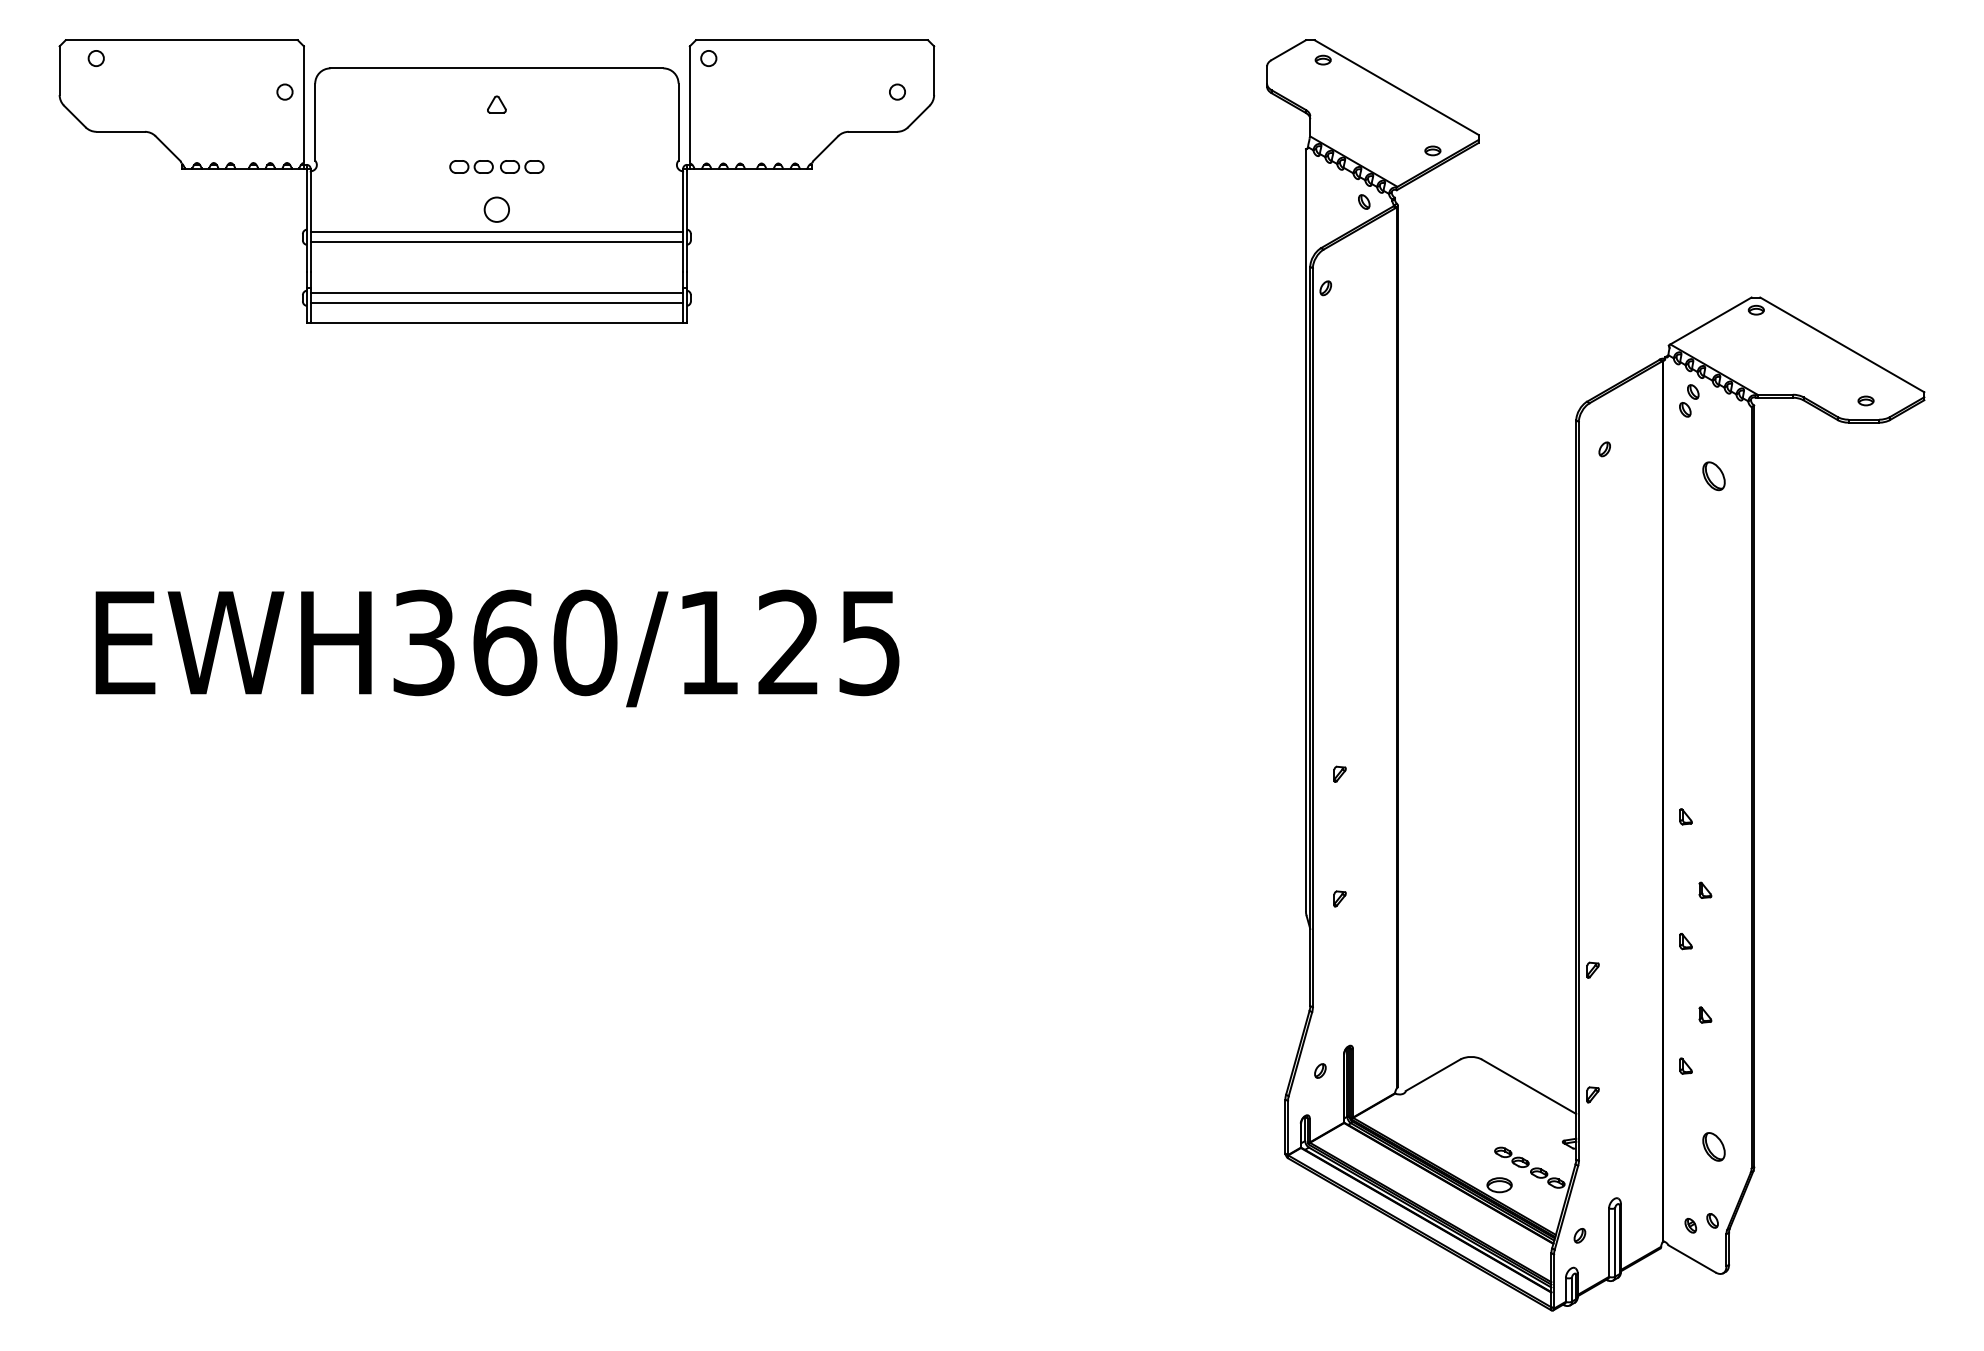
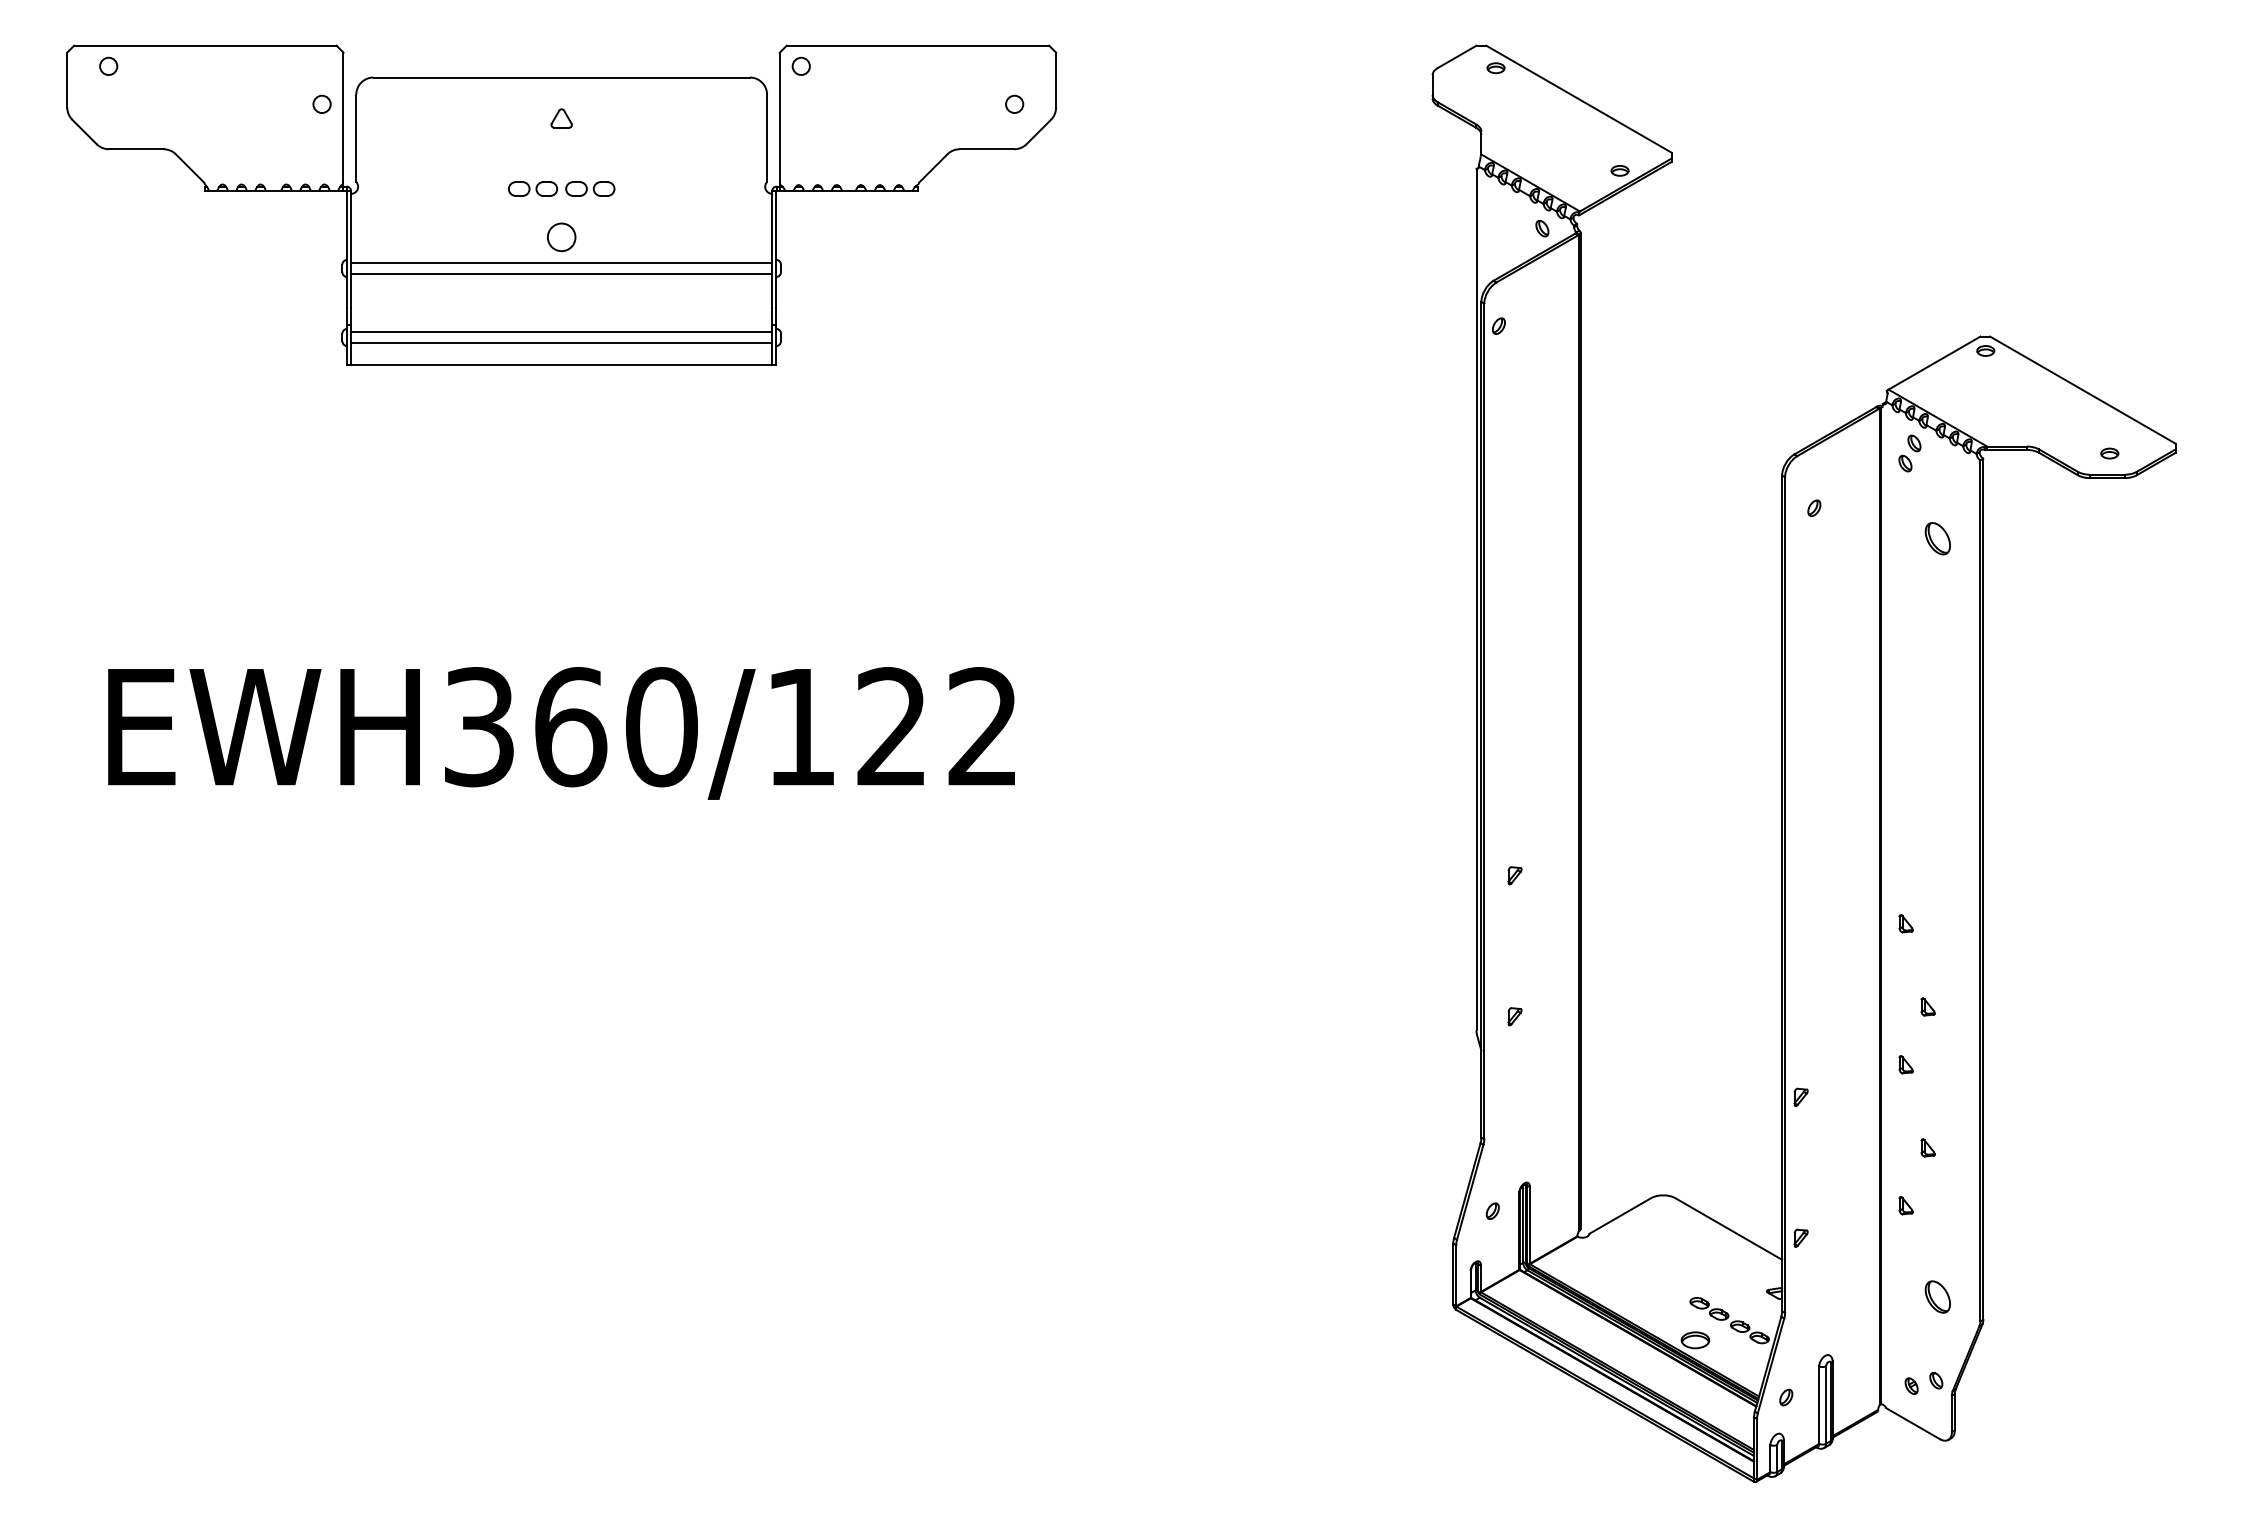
text: (869, 643) -> (982, 727), EWH360/125 -> EWH360/122

